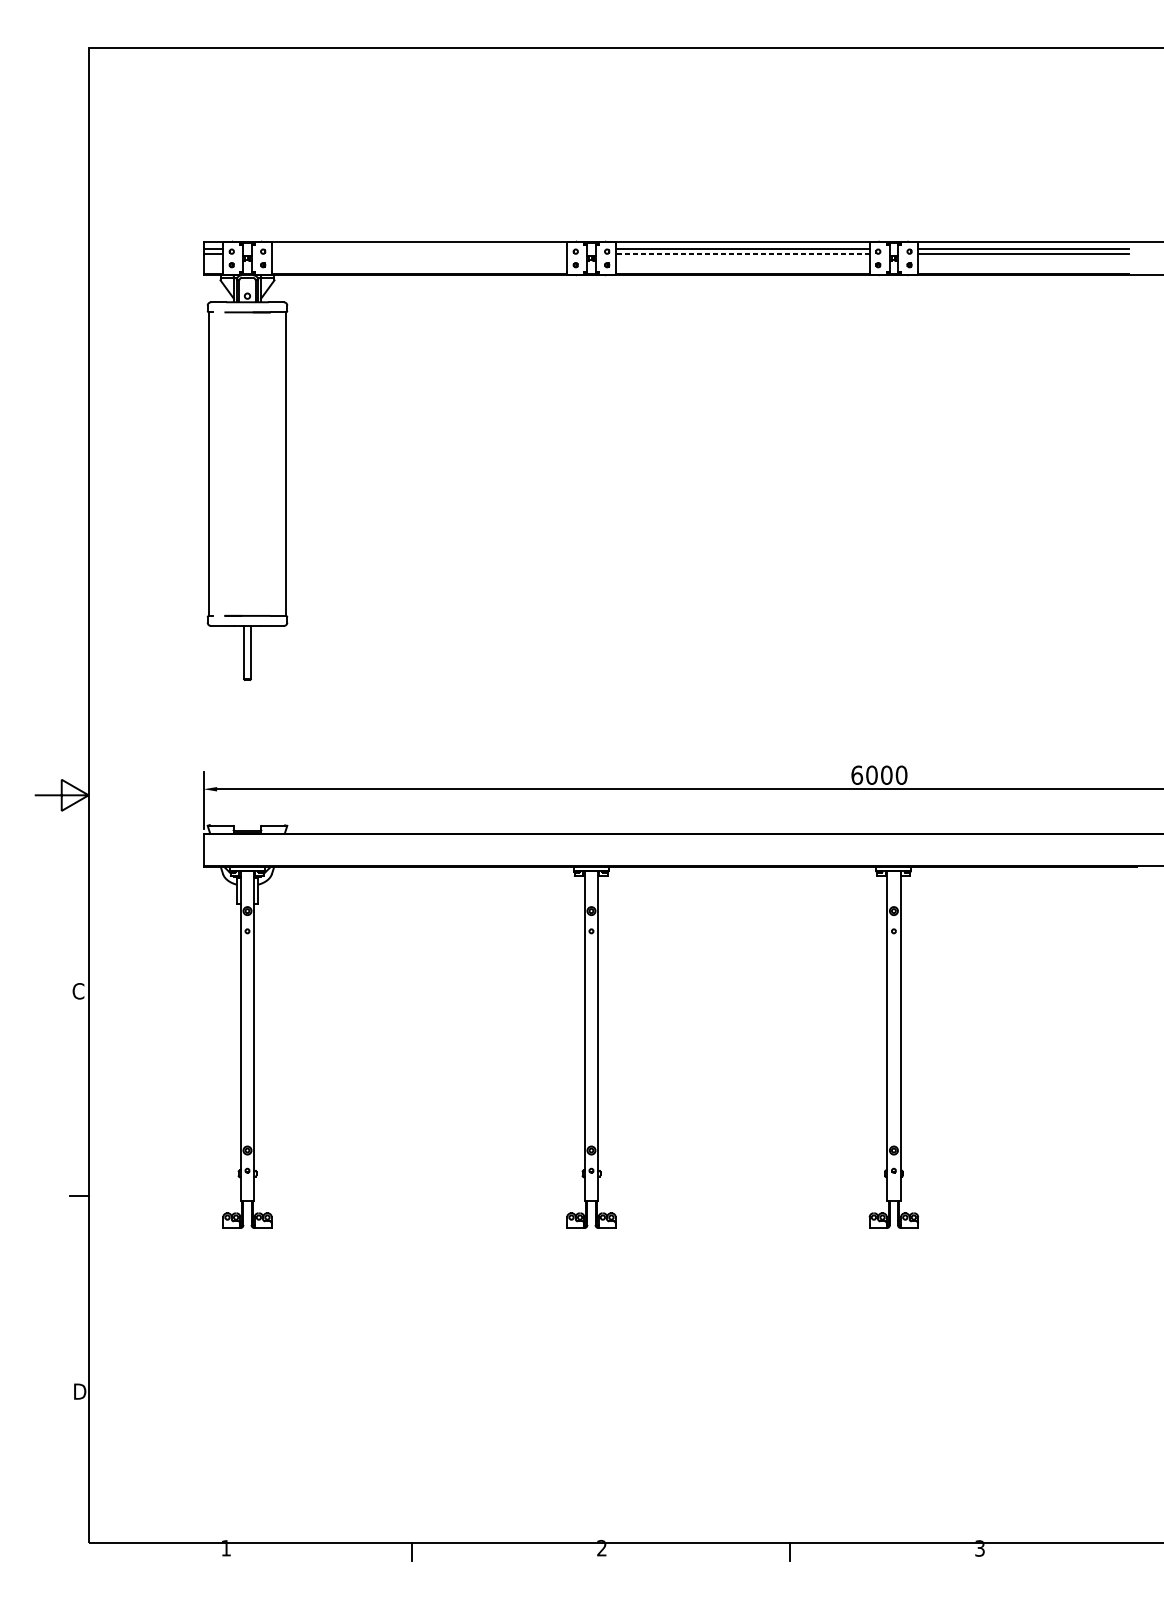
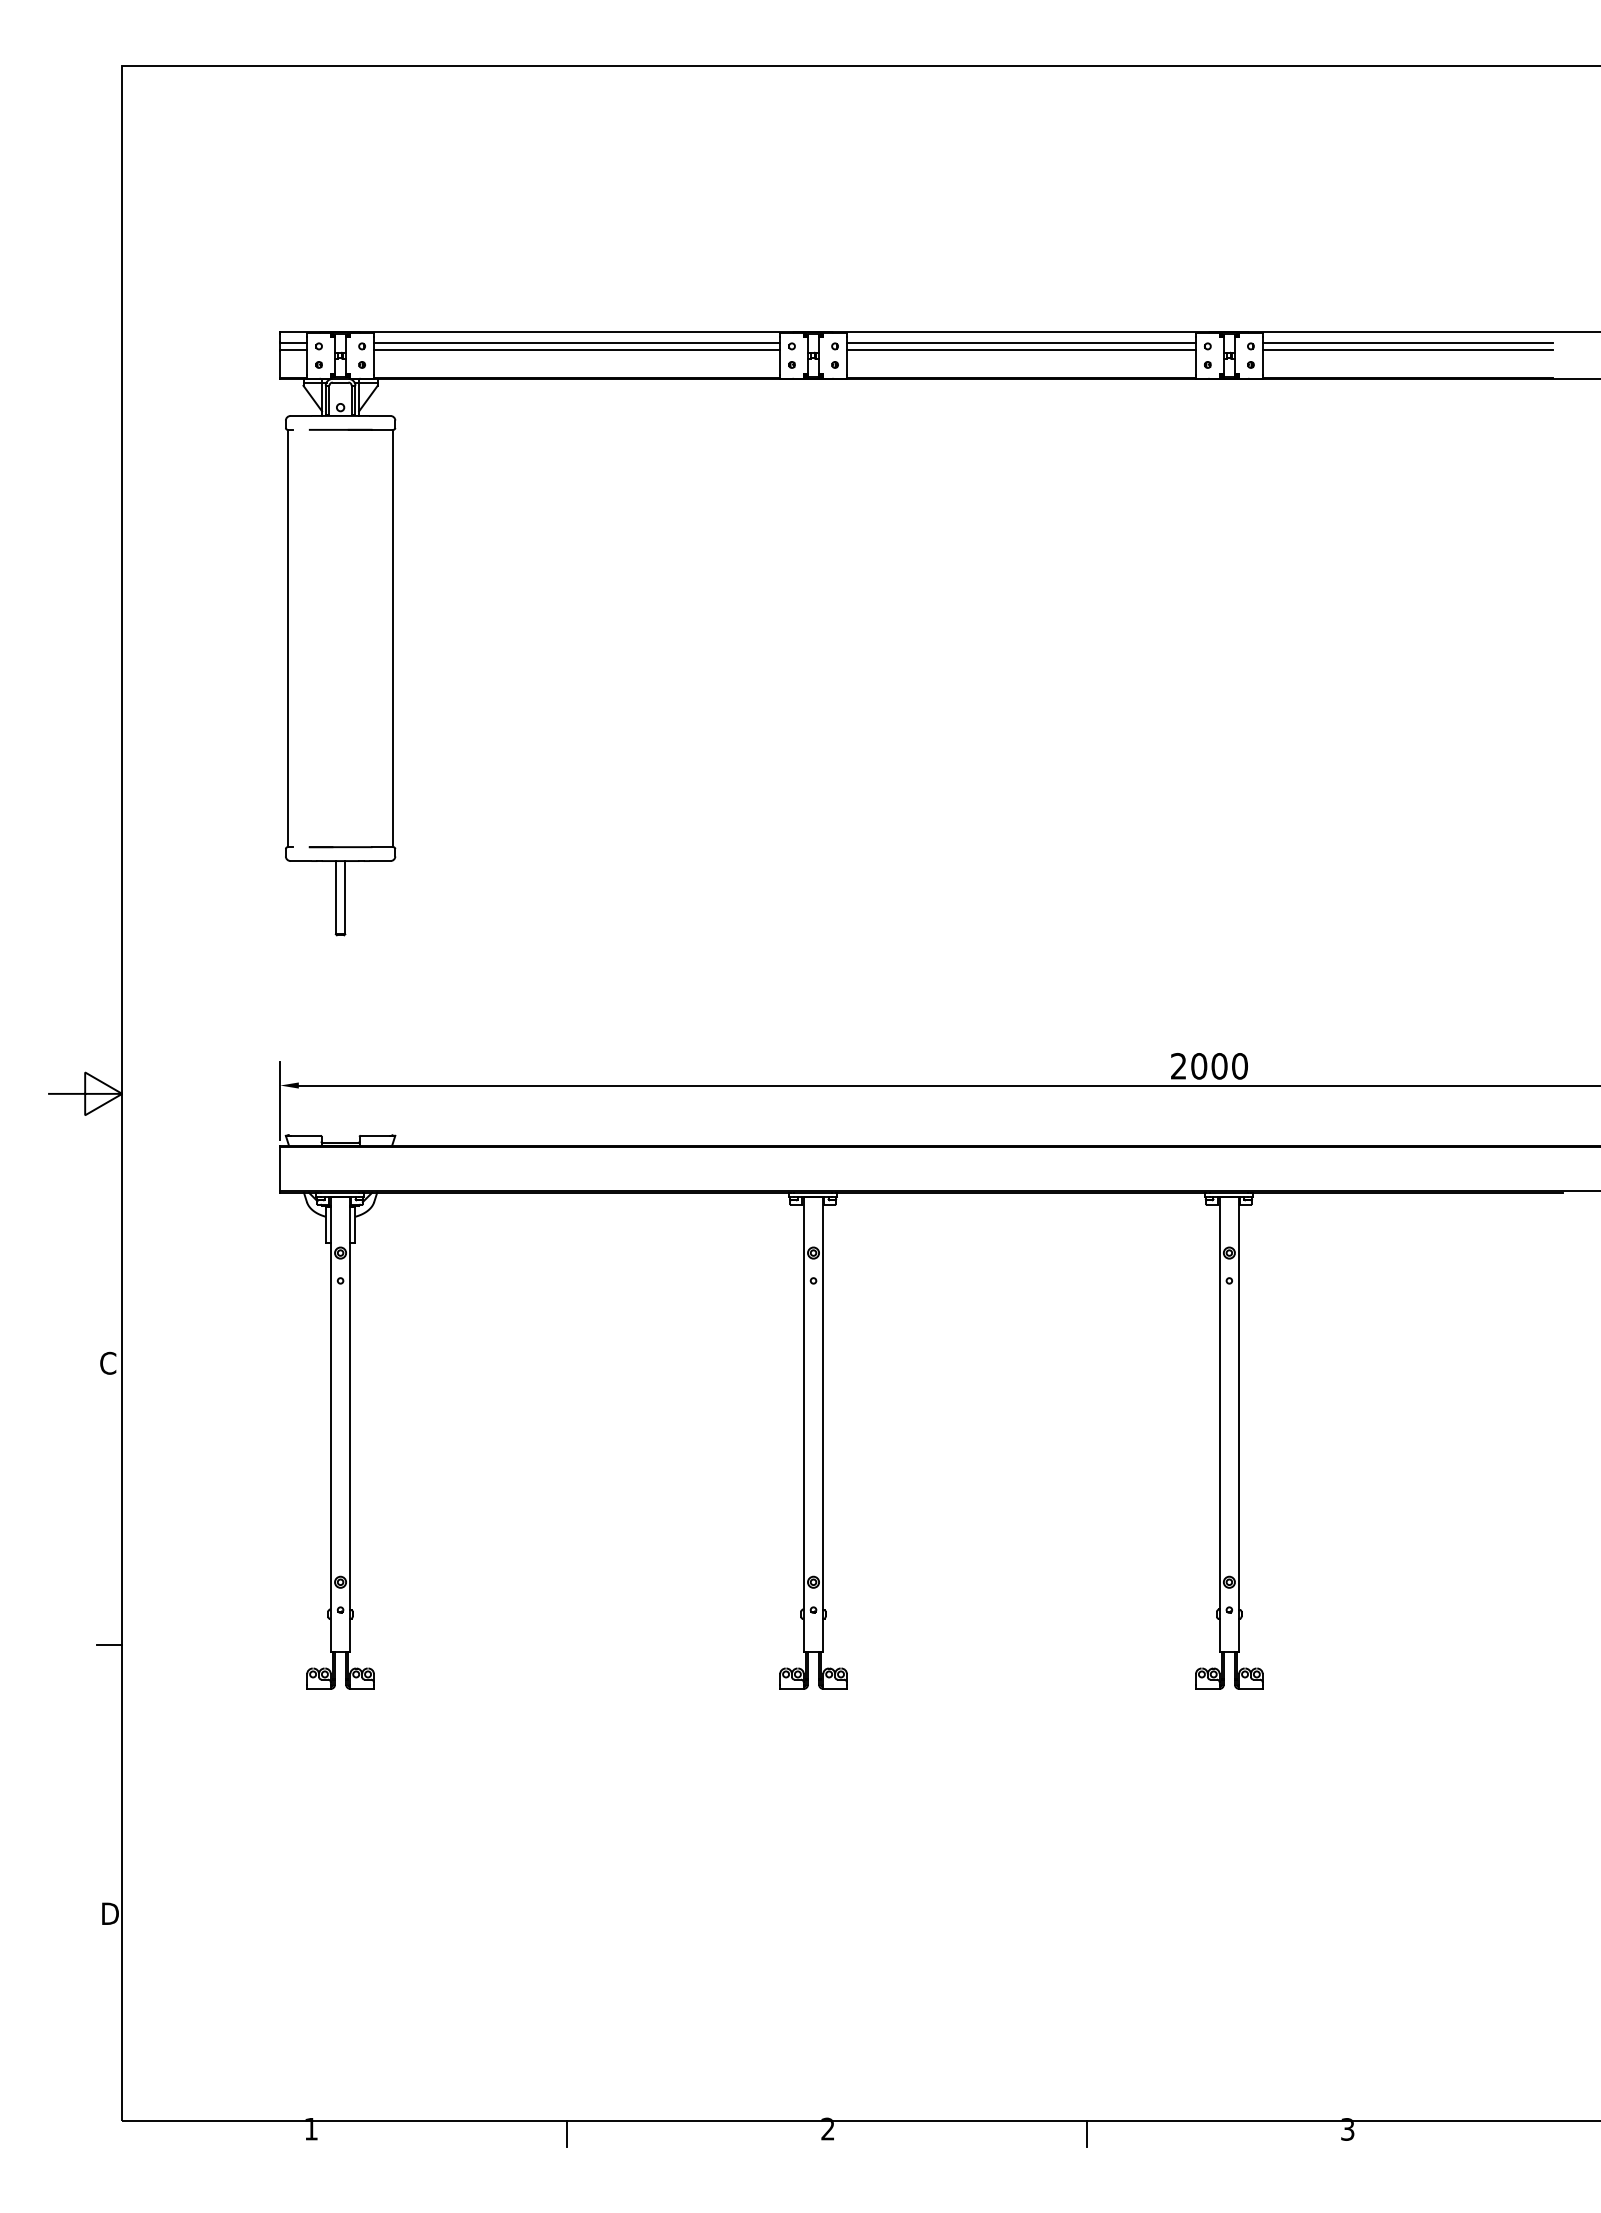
line: (419, 248) -> (576, 342), added
line: (419, 254) -> (576, 350), added
line: (742, 254) -> (1021, 350), dashed -> solid
text: (856, 775) -> (1178, 1066), 6000 -> 2000

